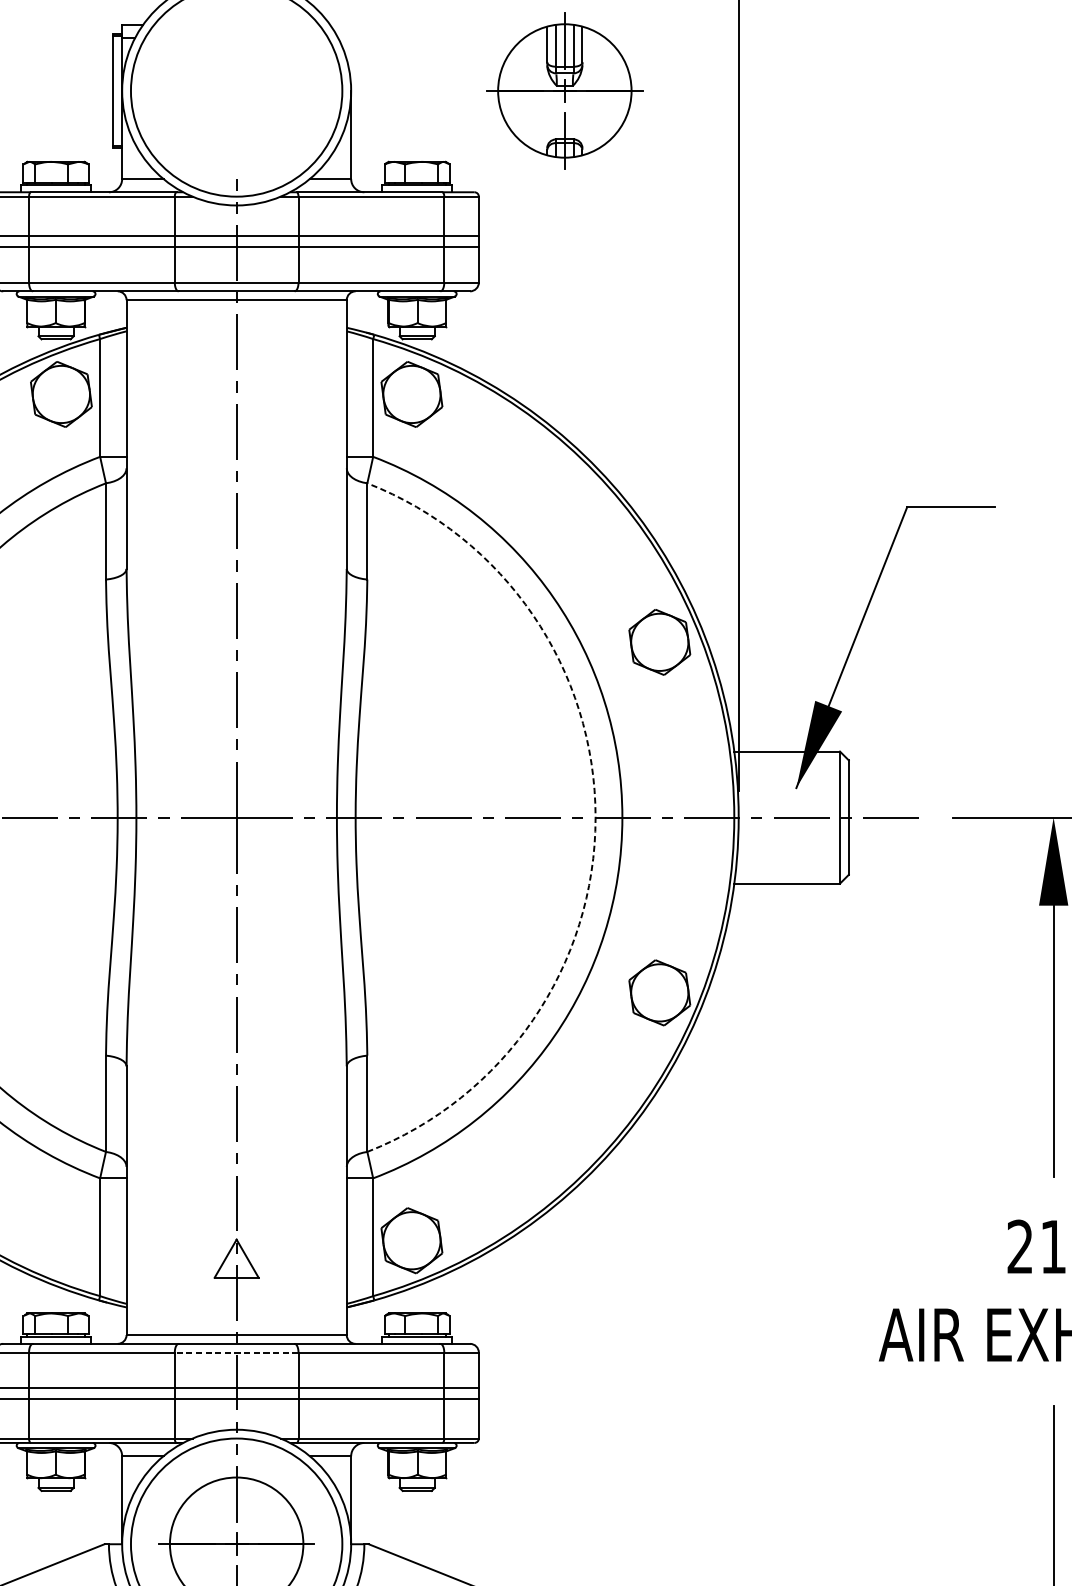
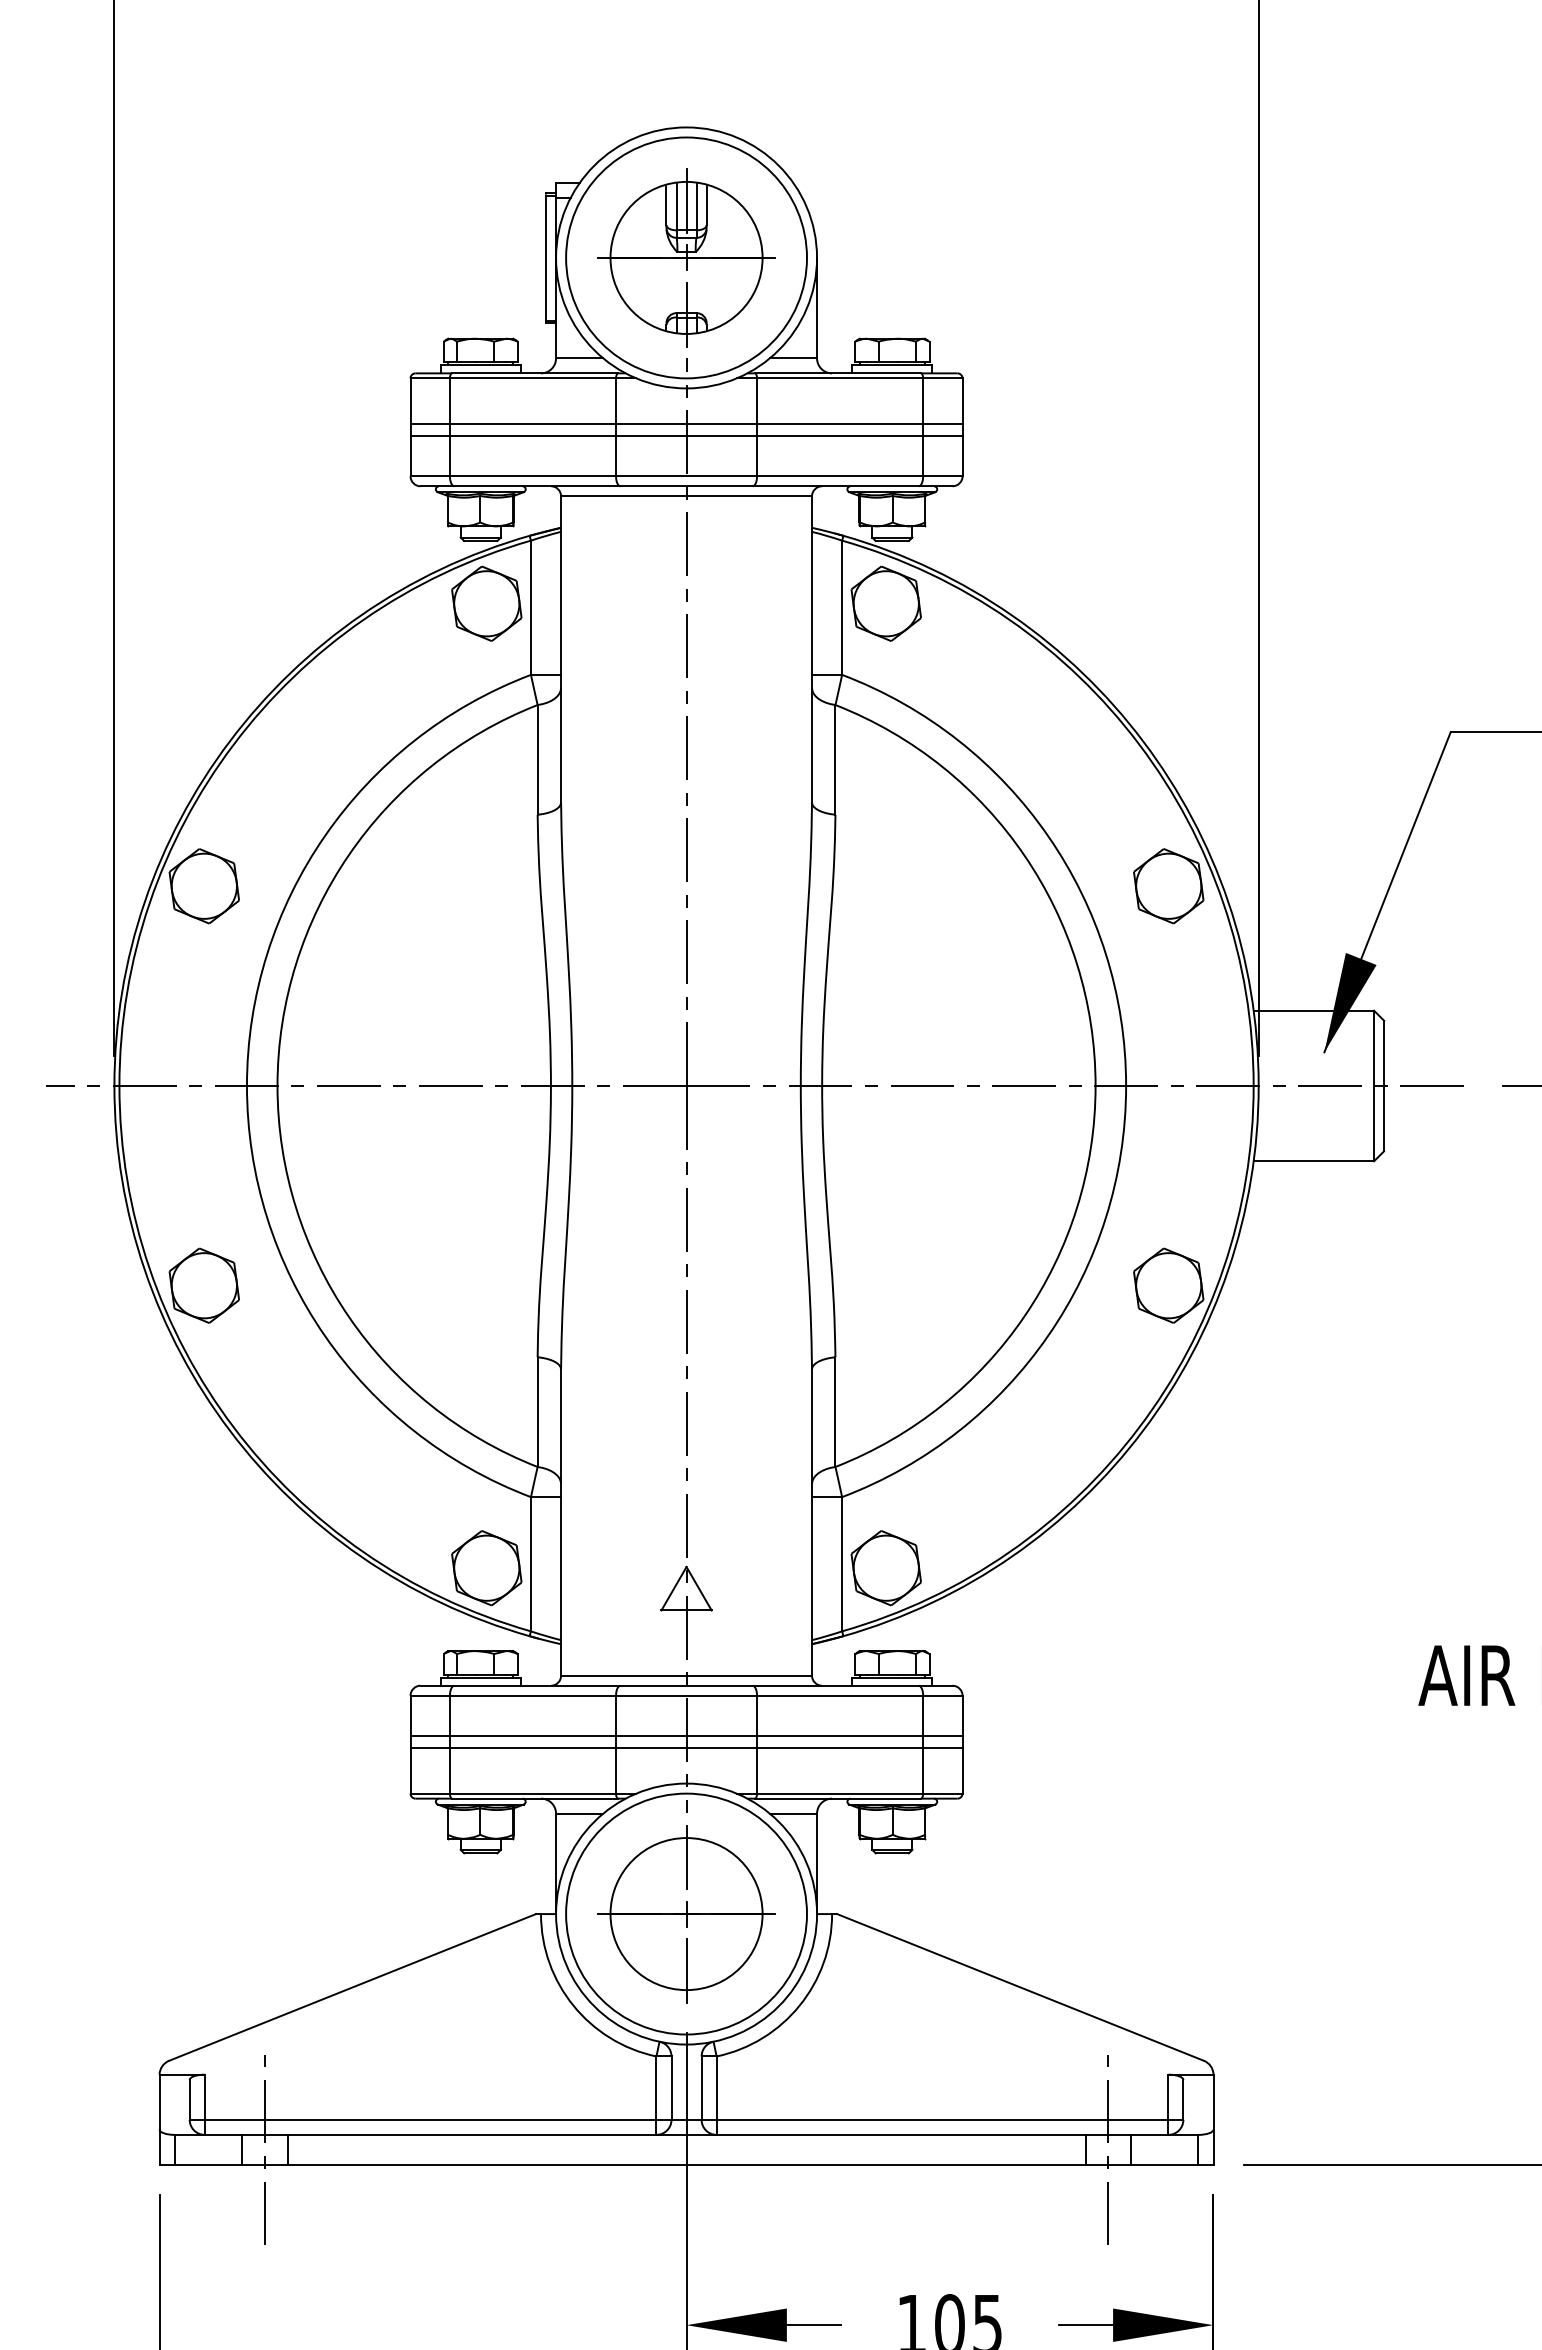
part: (564, 90) -> (686, 257), moved
arc: (595, 818) -> (1095, 1086), dashed -> solid
part: (61, 1240) -> (486, 1568), added
line: (236, 1352) -> (686, 1695), dashed -> solid

